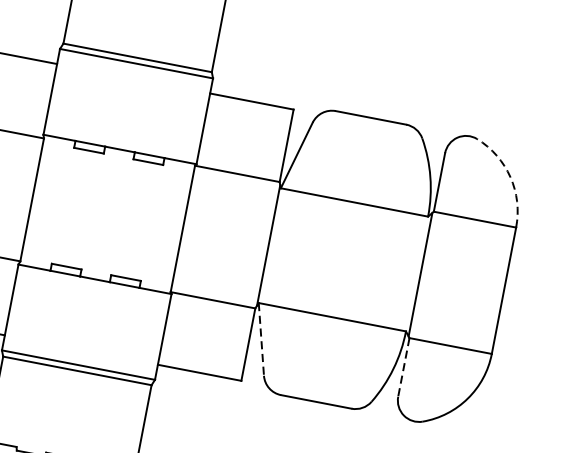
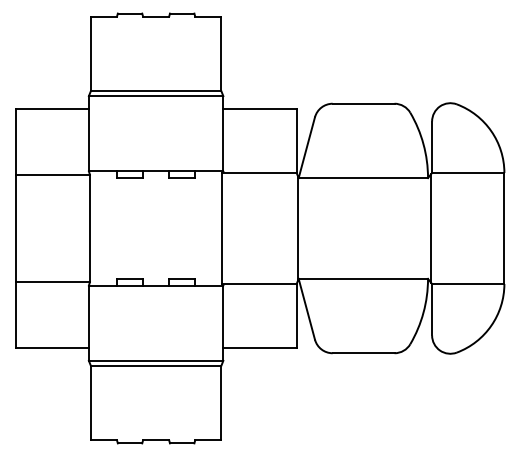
arc: (510, 177) -> (491, 131), dashed -> solid
line: (260, 339) -> (306, 309), dashed -> solid
line: (404, 367) -> (432, 309), dashed -> solid

